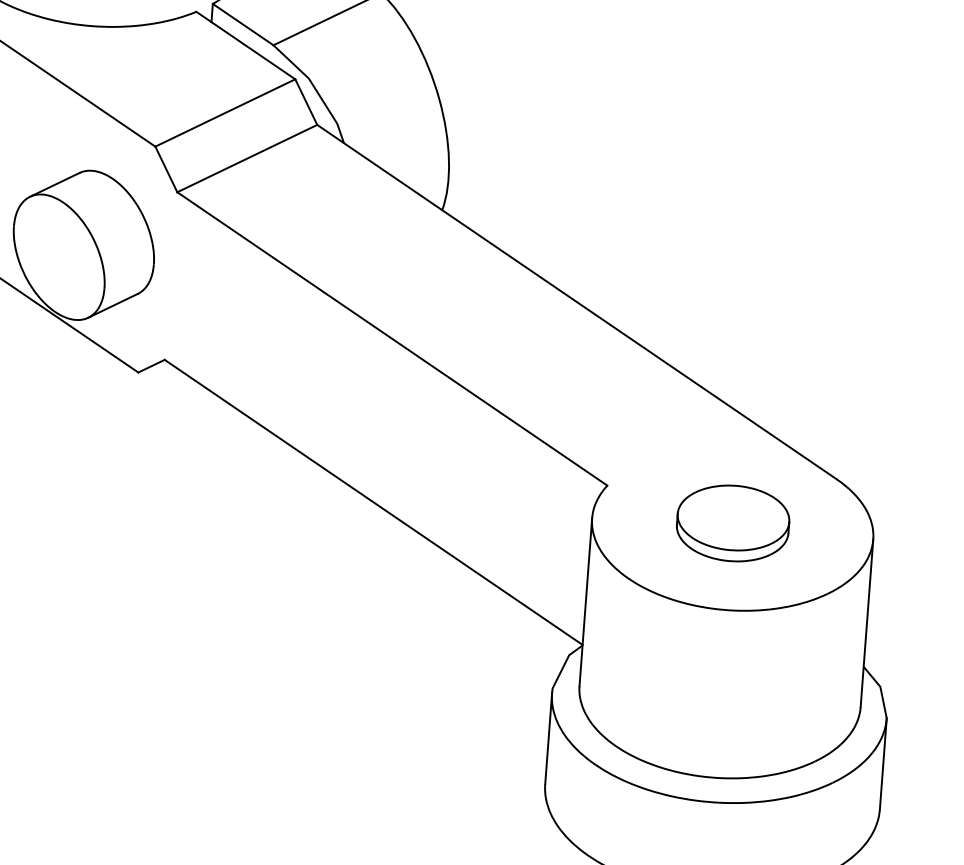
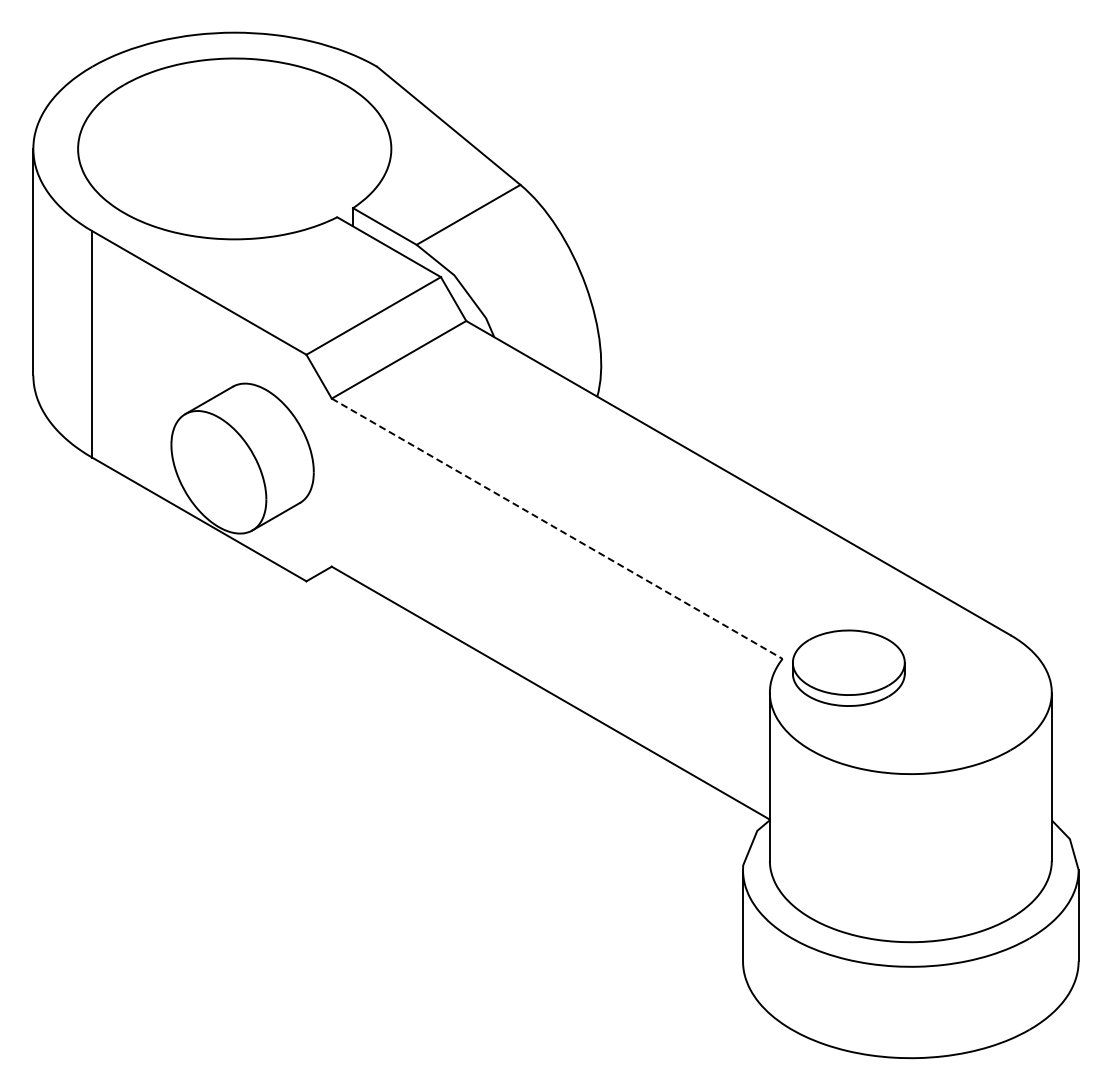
line: (392, 339) -> (557, 529), solid -> dashed
part: (732, 522) -> (848, 667), moved

